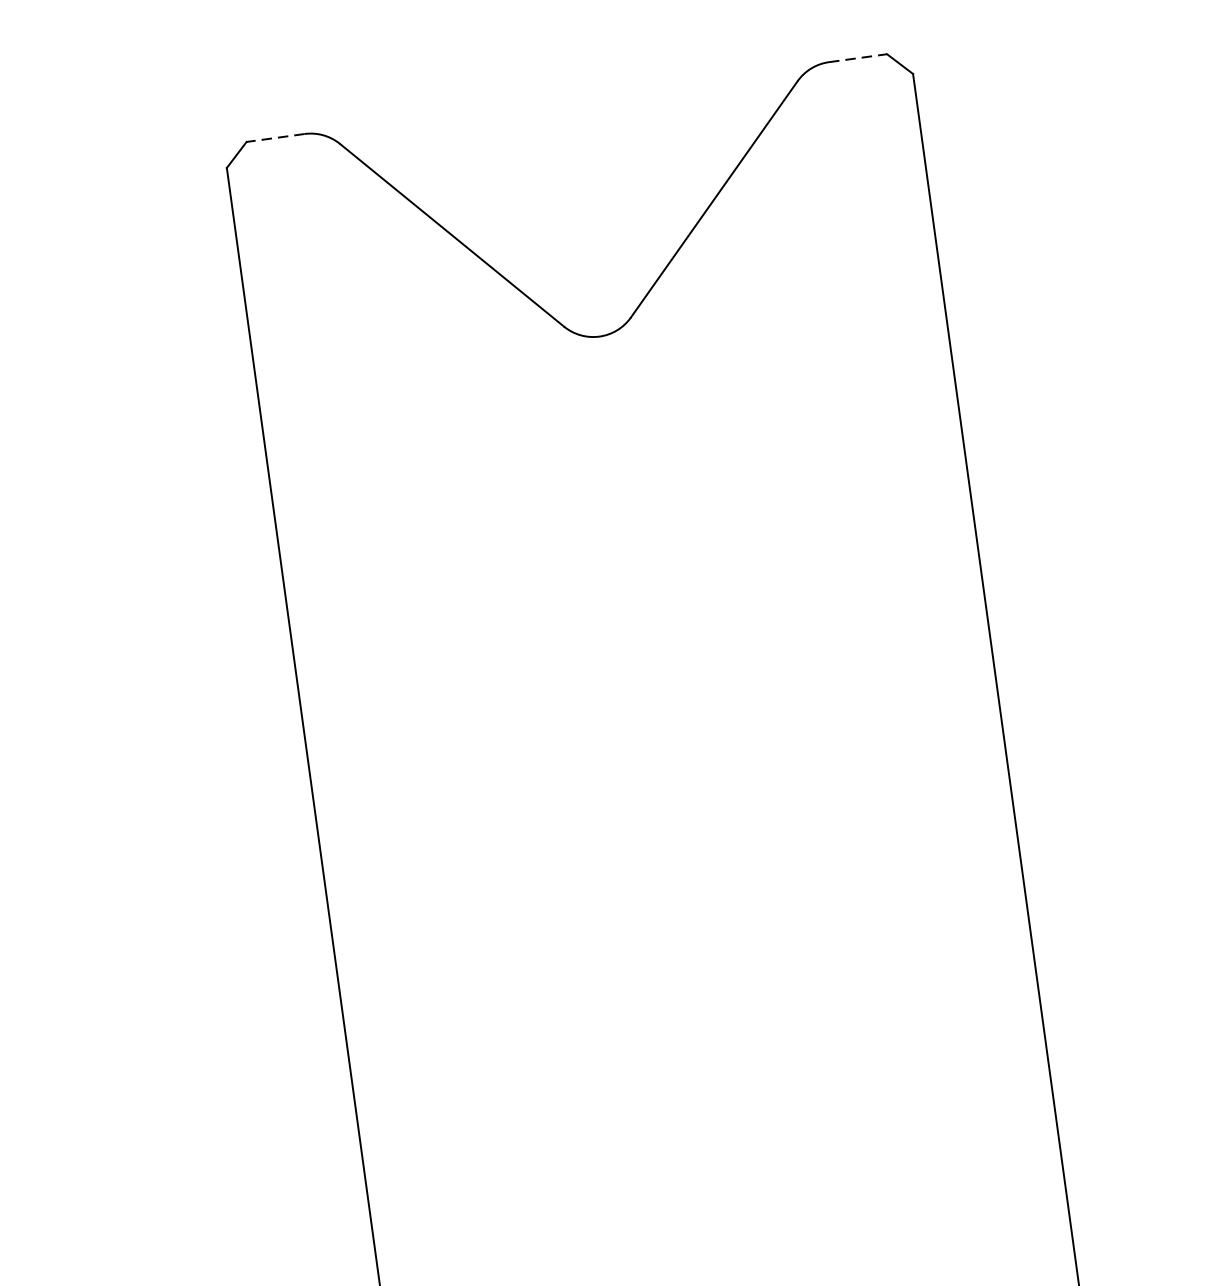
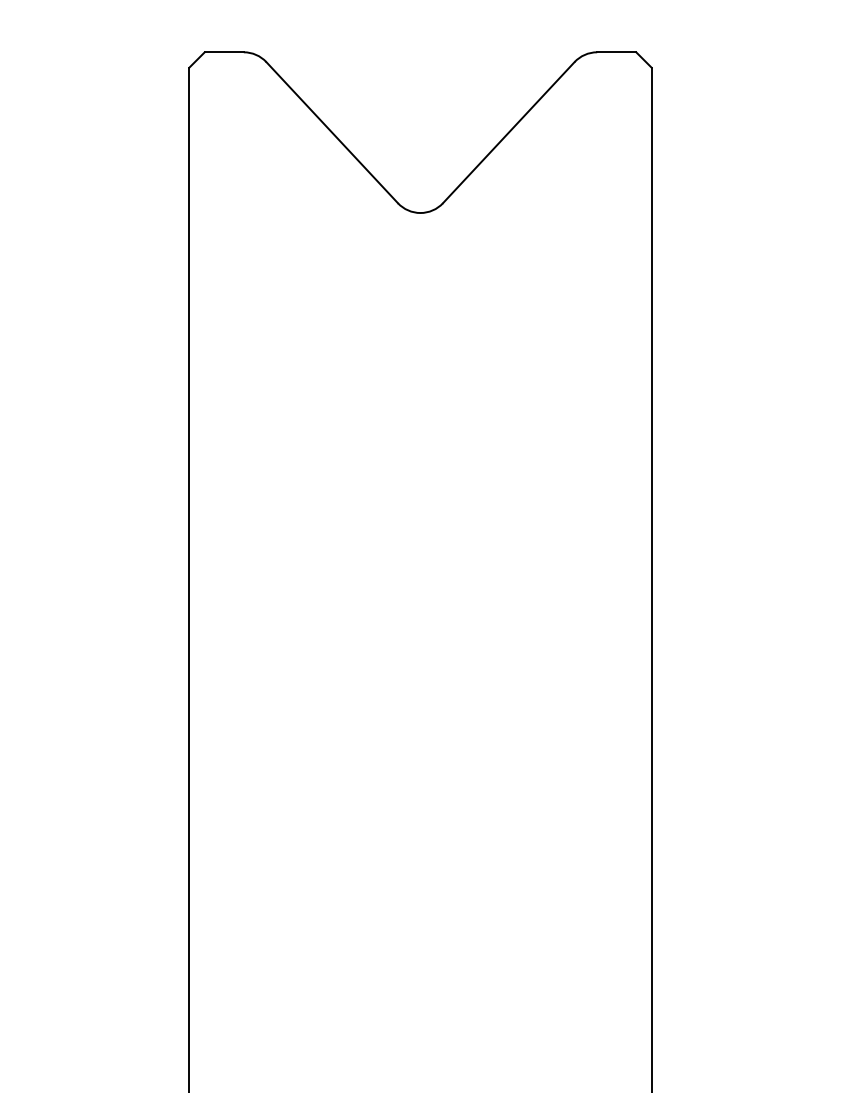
line: (857, 58) -> (616, 52), dashed -> solid
line: (275, 138) -> (224, 52), dashed -> solid

